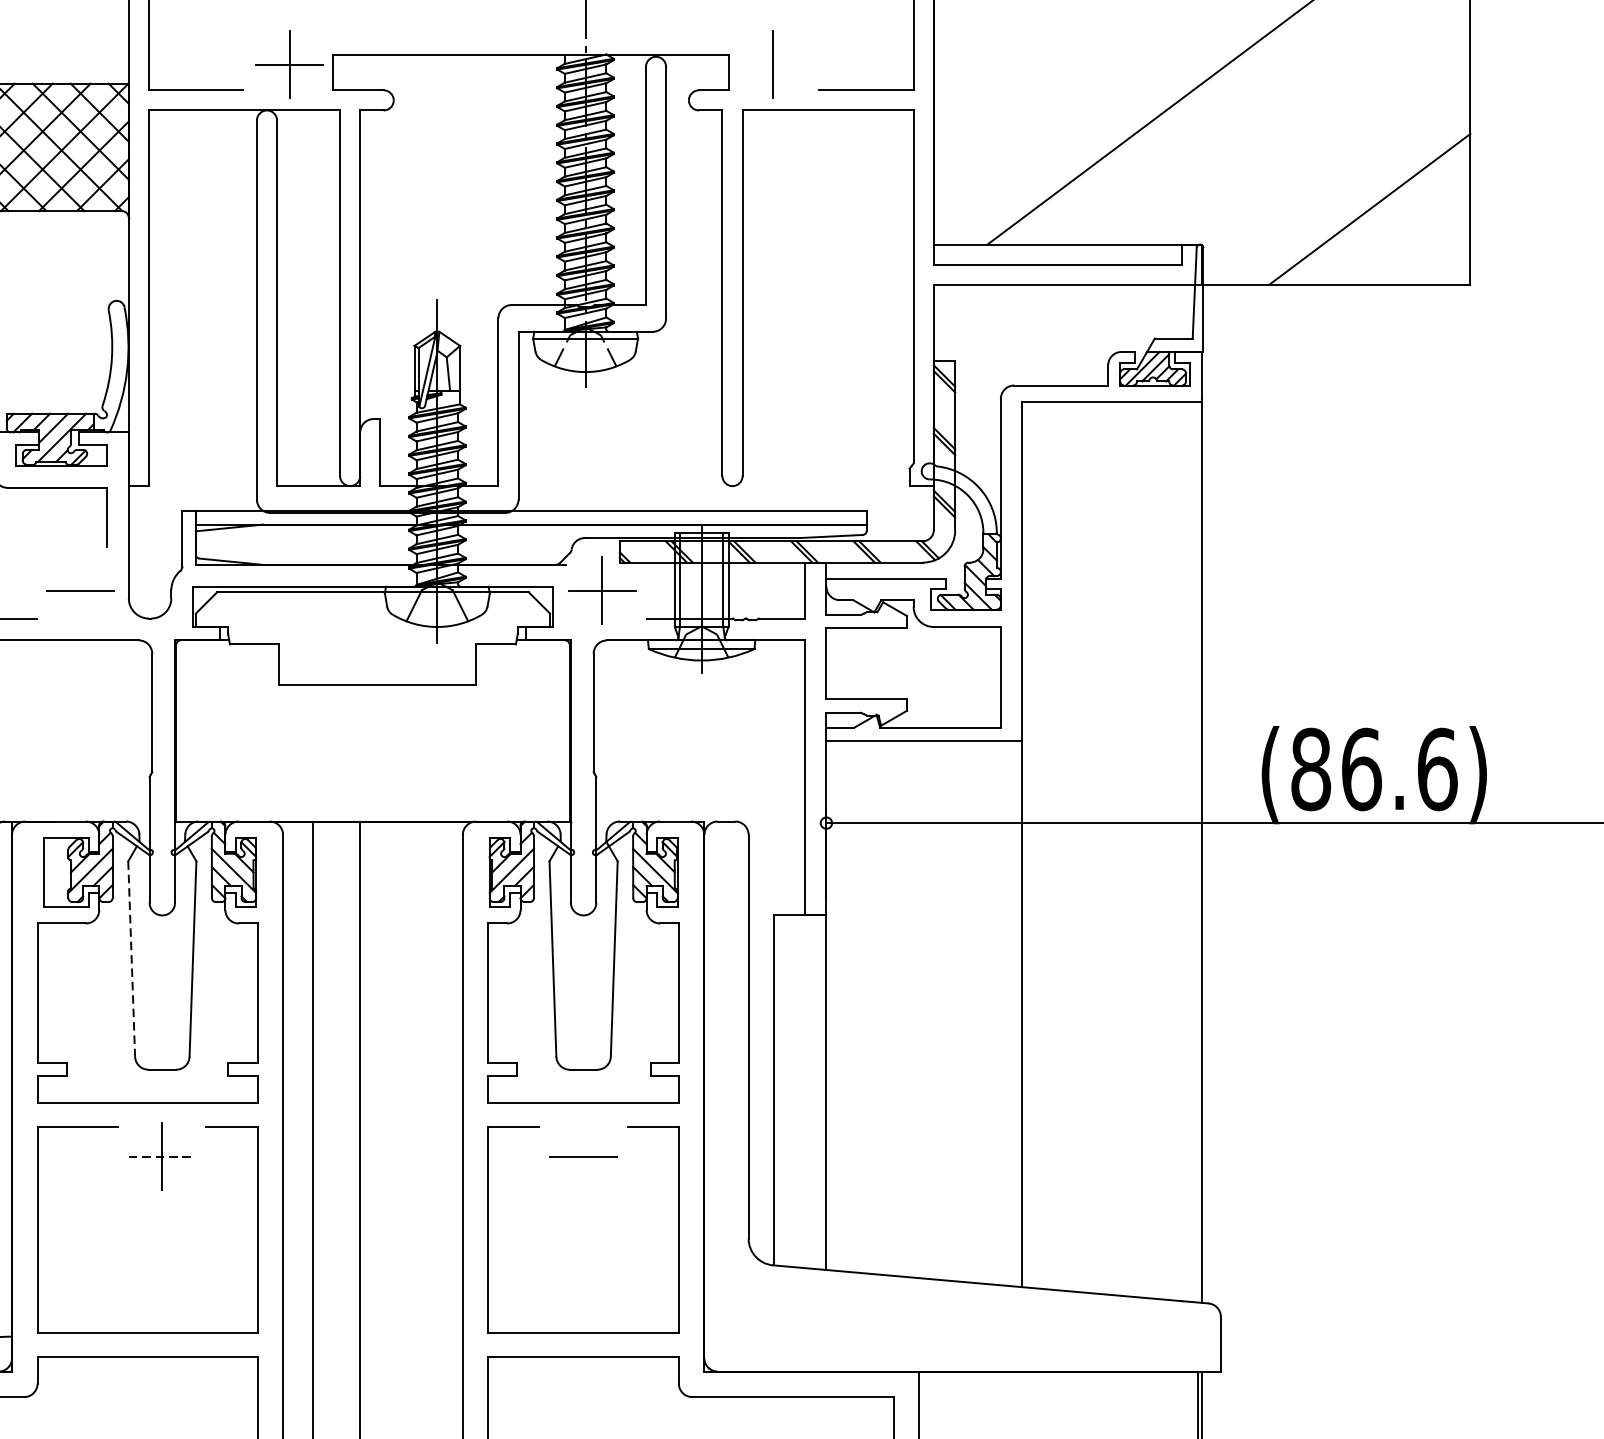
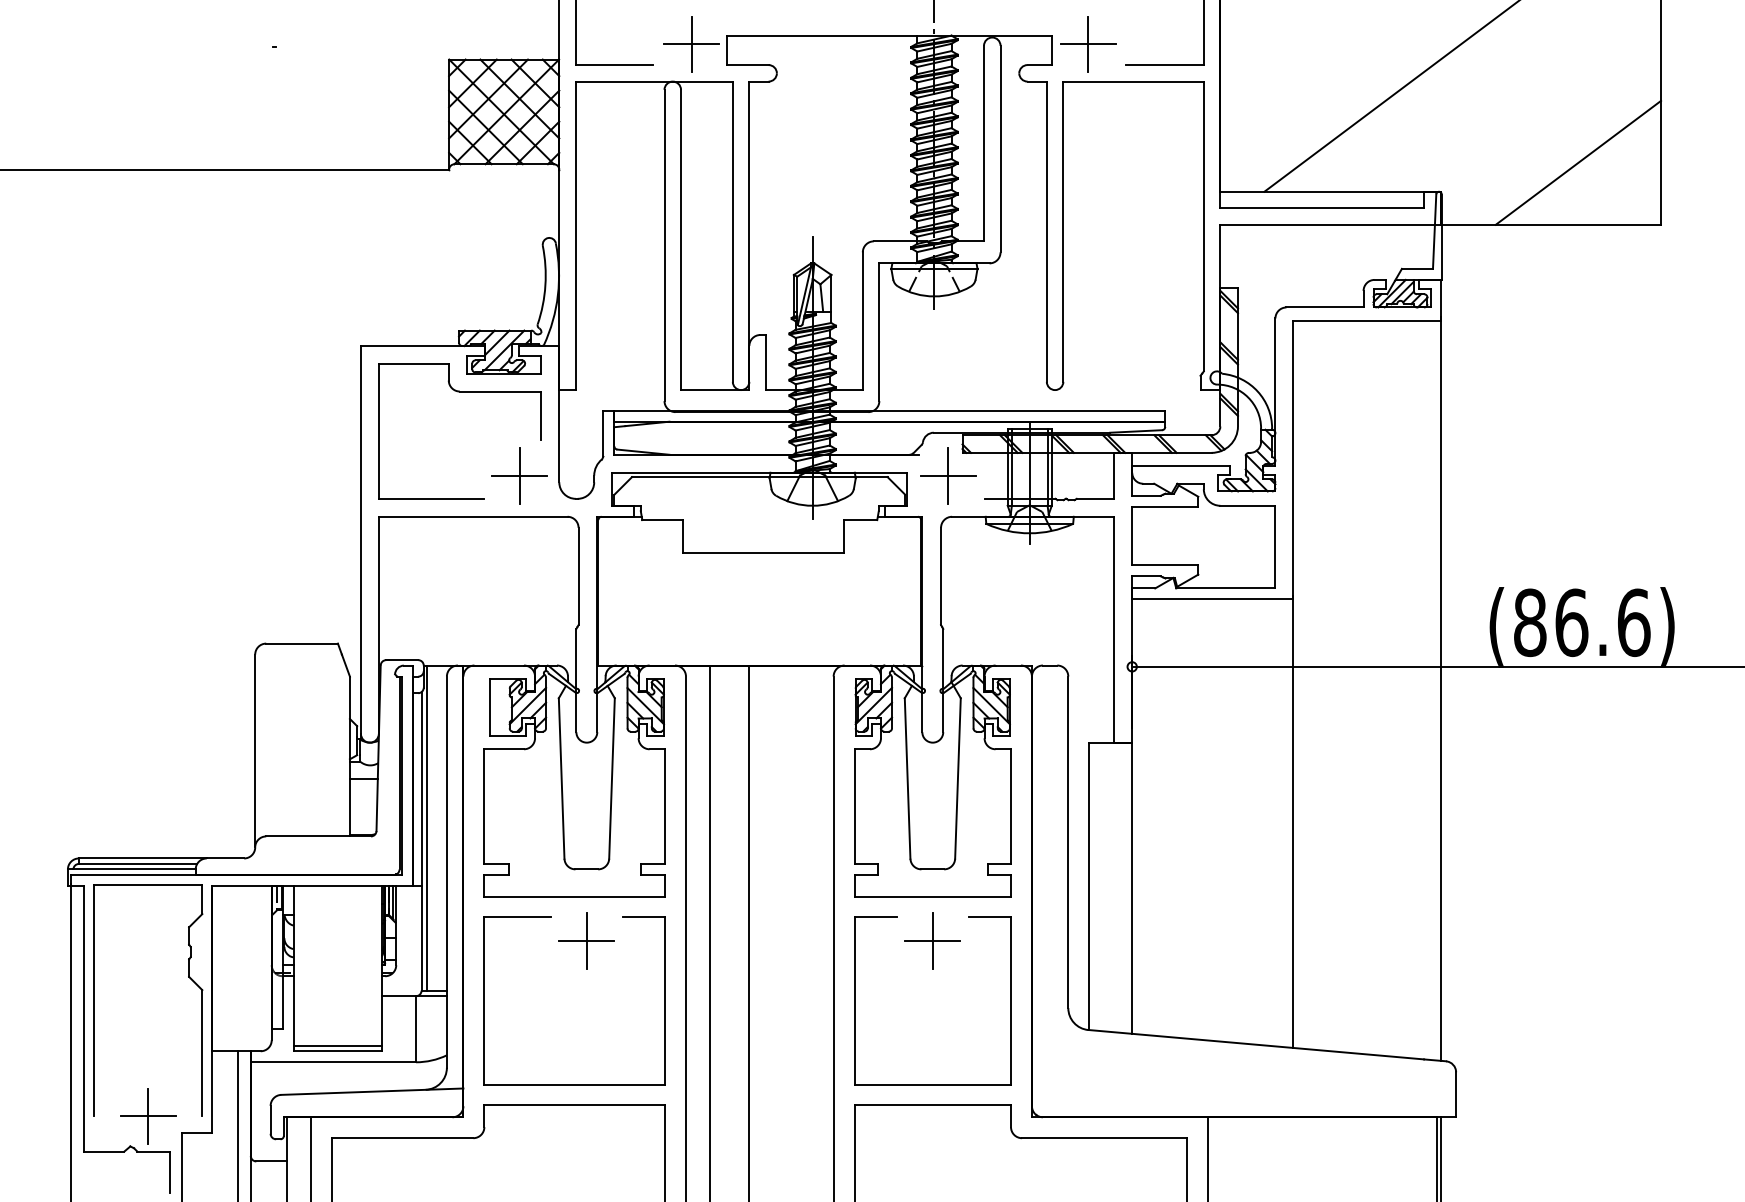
line: (771, 65) -> (1087, 44), added
line: (80, 590) -> (519, 475), added
line: (131, 960) -> (561, 779), dashed -> solid
line: (161, 1156) -> (586, 940), dashed -> solid
line: (583, 1156) -> (932, 940), added

